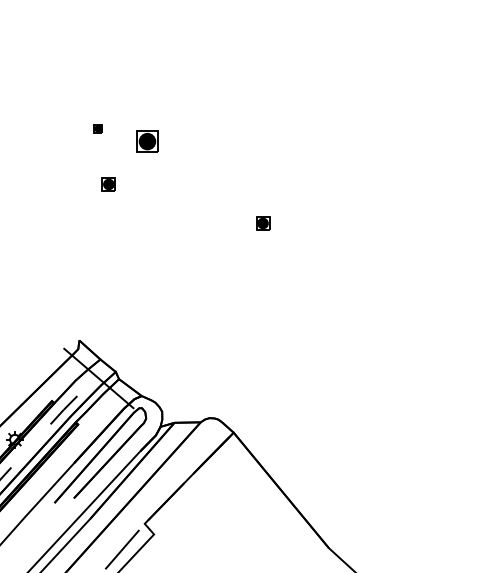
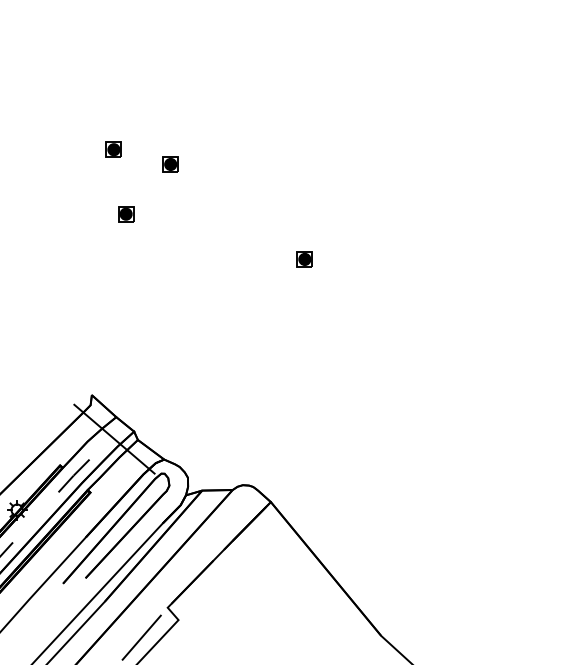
part: (98, 128) -> (113, 149), size x1.67
part: (147, 141) -> (170, 164), size x0.62

